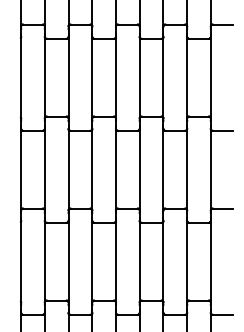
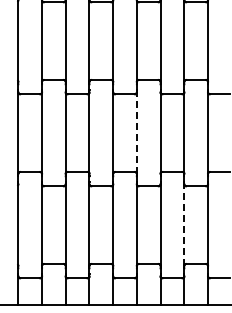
line: (139, 169) -> (136, 132), solid -> dashed
line: (187, 261) -> (184, 224), solid -> dashed

